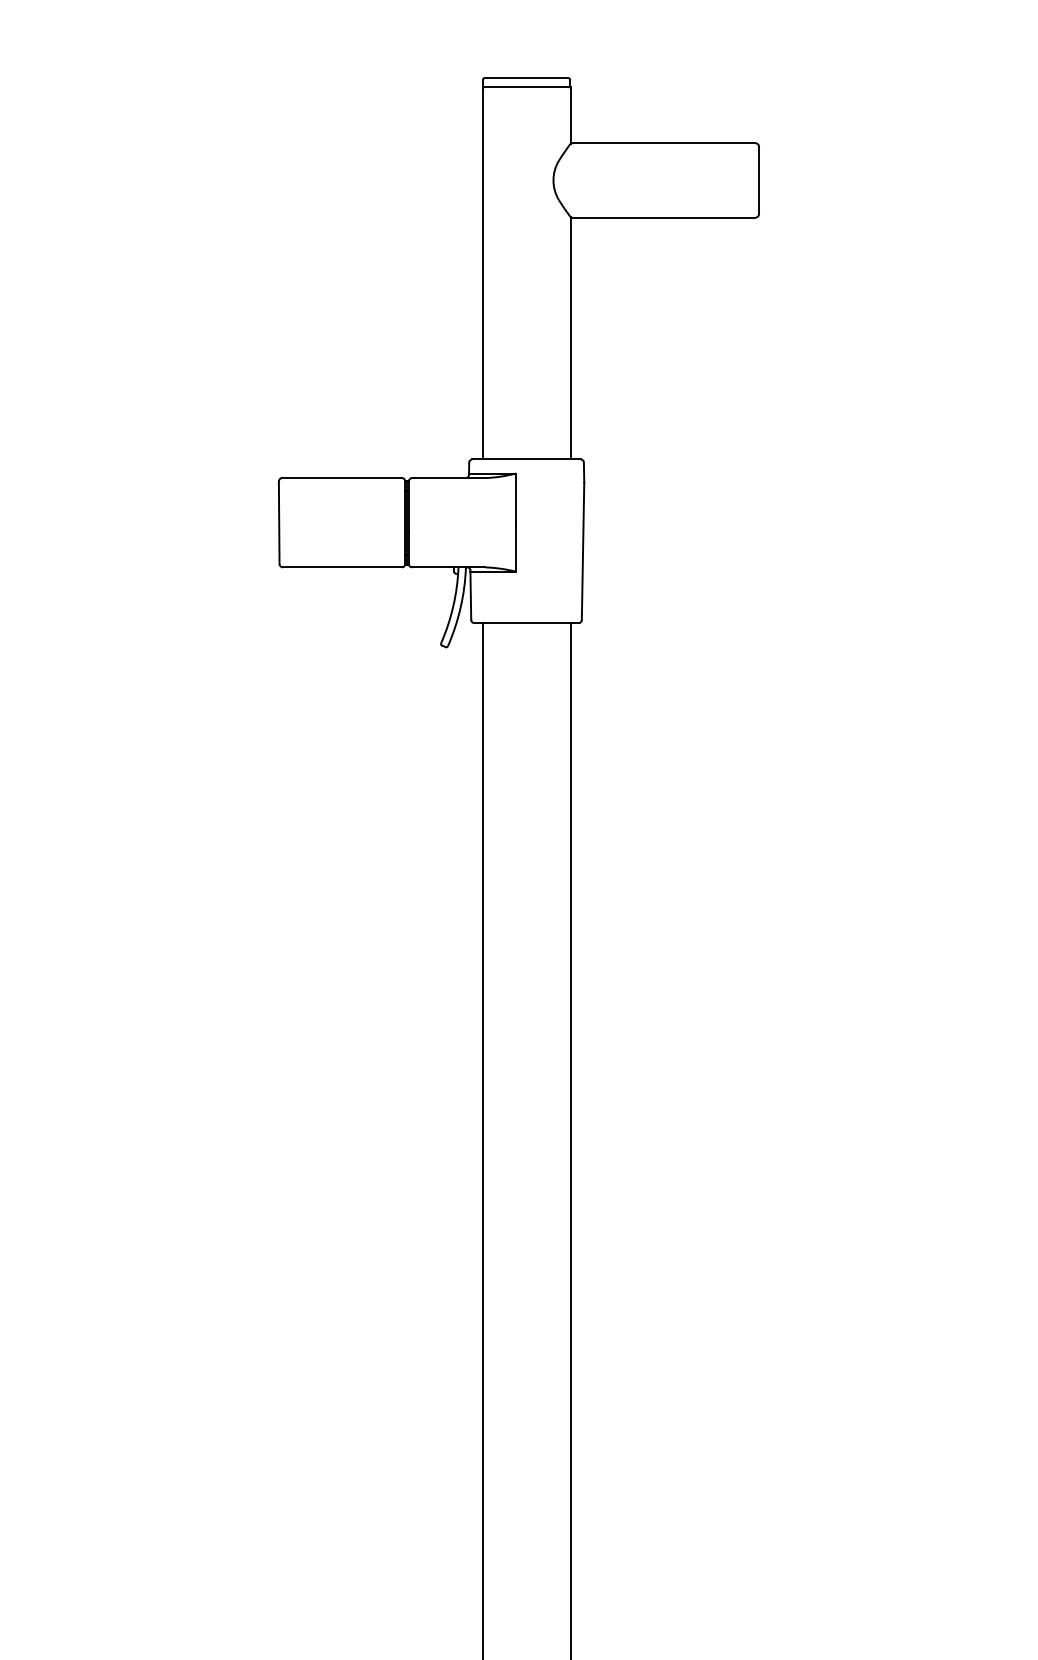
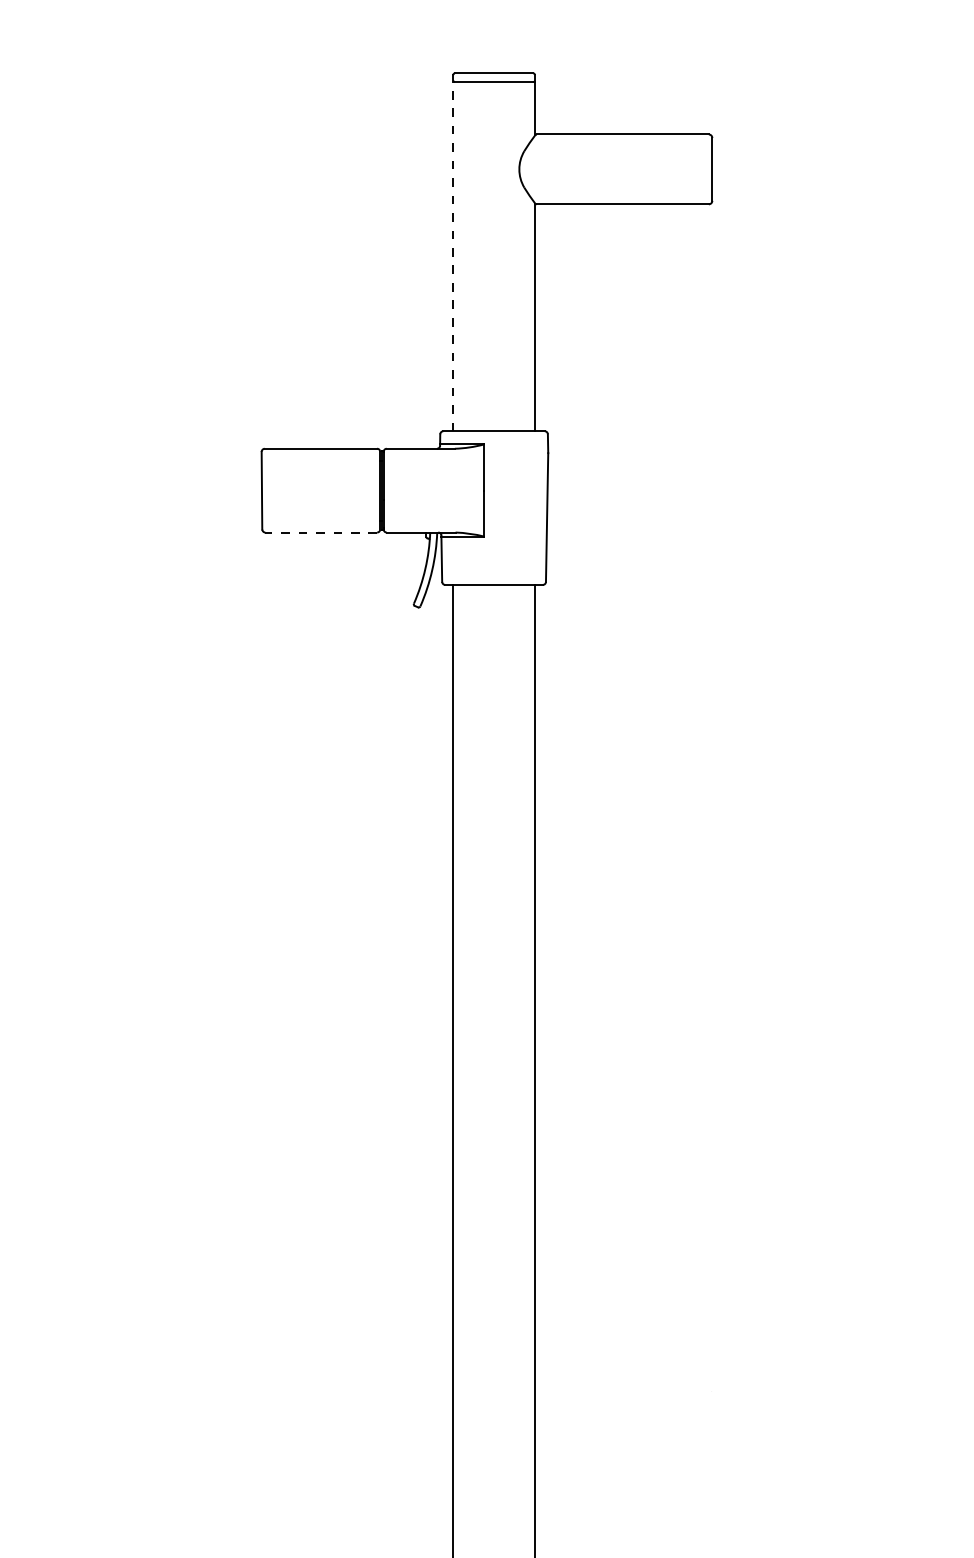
line: (482, 273) -> (452, 256), solid -> dashed
line: (342, 567) -> (321, 532), solid -> dashed

